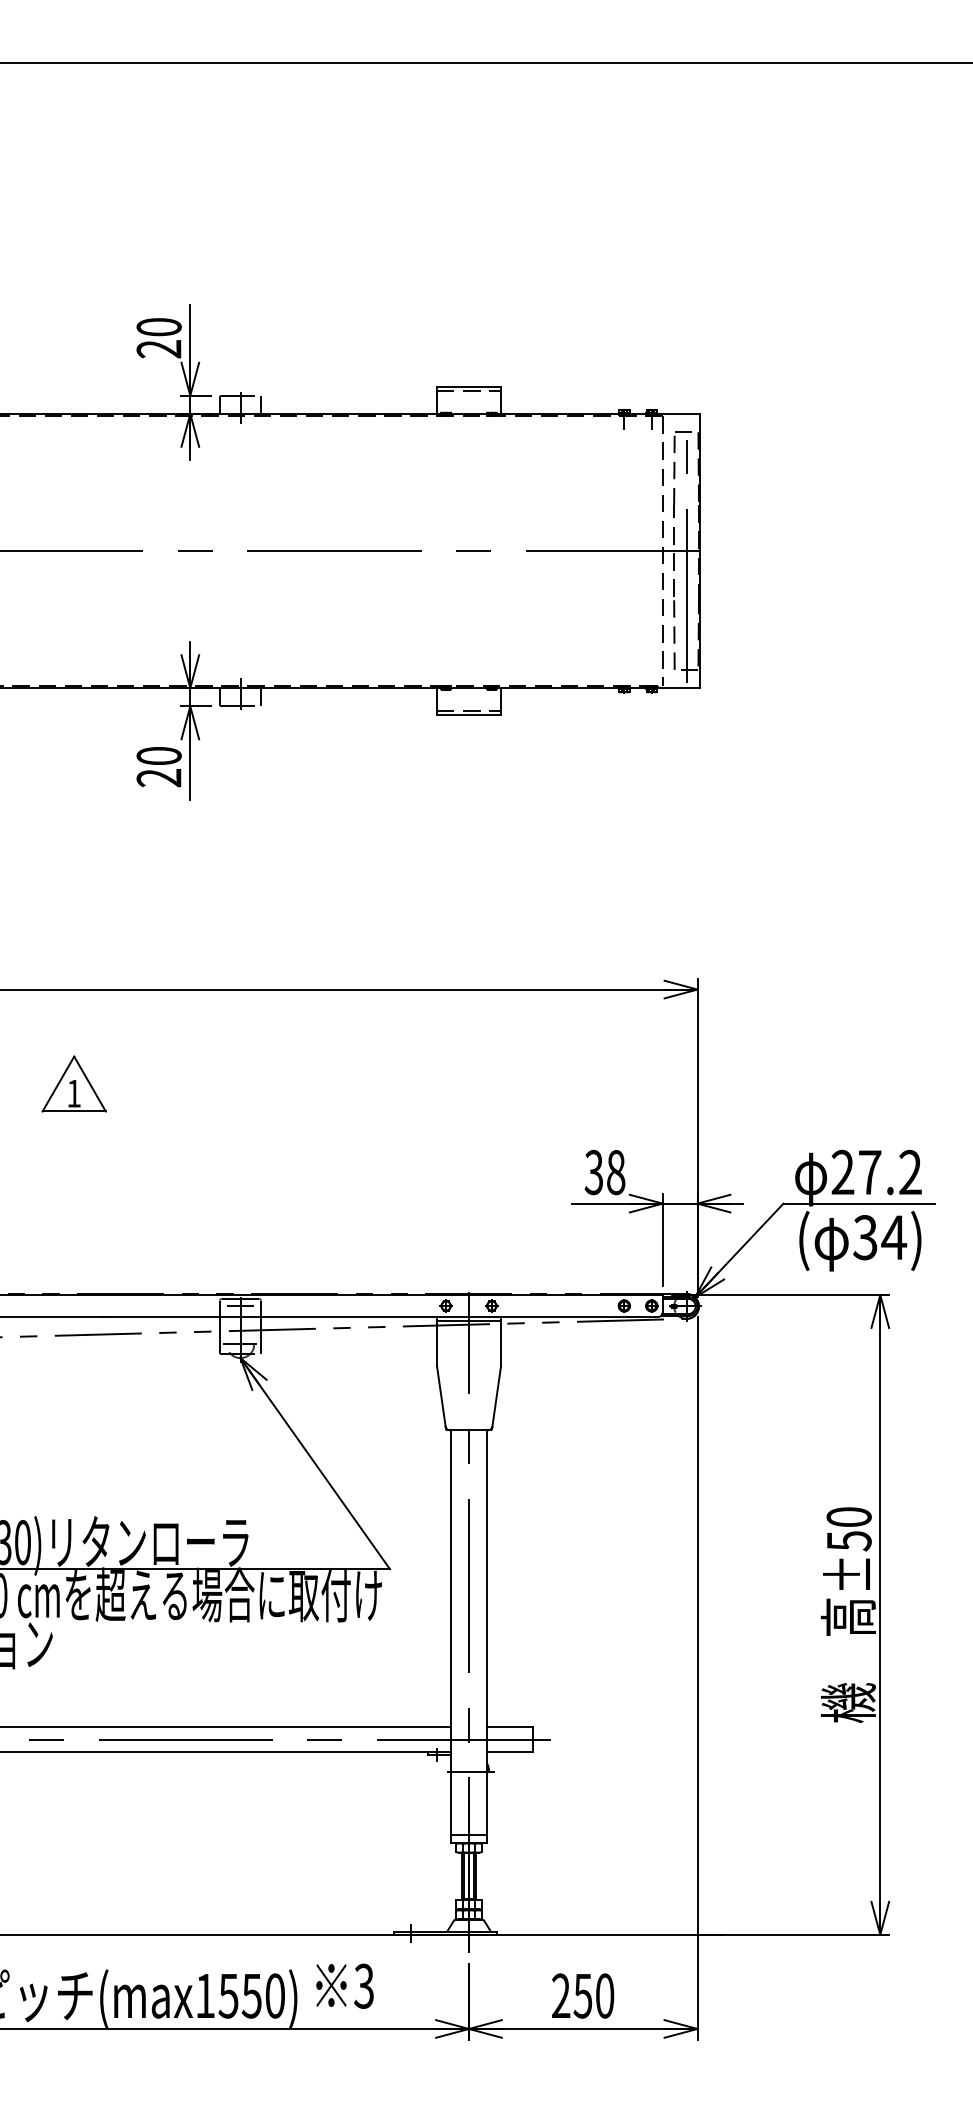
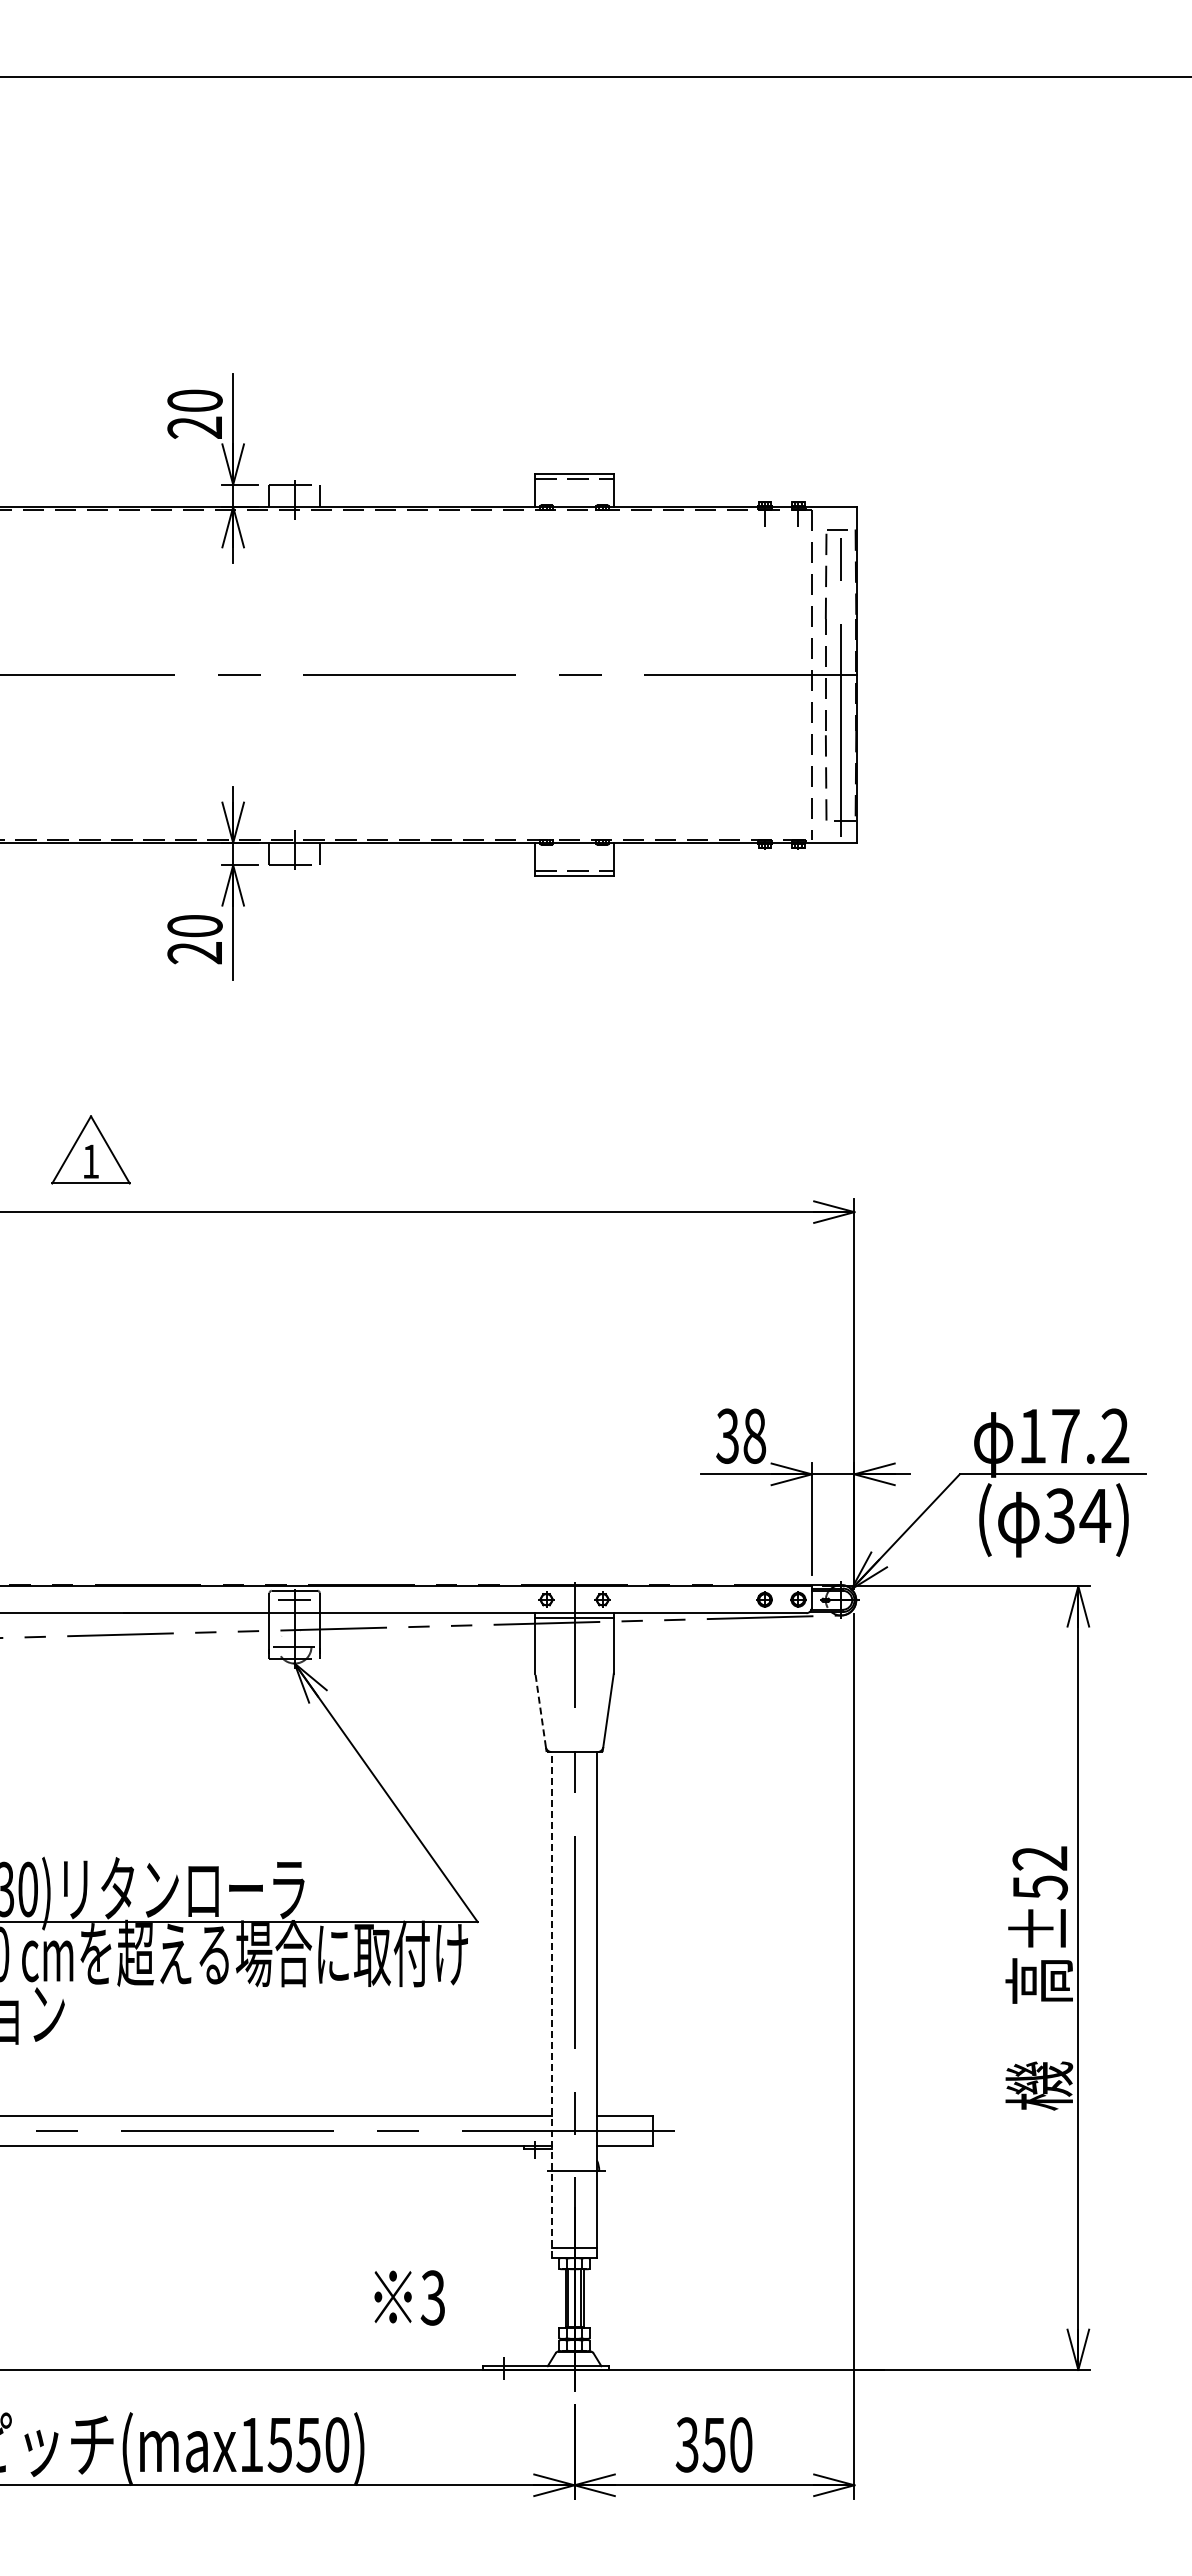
part: (73, 1083) -> (90, 1149), moved
text: (842, 1171) -> (1032, 1435), 27.2 -> 17.2
line: (441, 1395) -> (540, 1709), solid -> dashed
text: (849, 1517) -> (1040, 1858), ±50 -> ±52
line: (450, 1636) -> (552, 2004), solid -> dashed
text: (344, 1985) -> (409, 2297), moved
text: (560, 1995) -> (686, 2444), 250 -> 350

